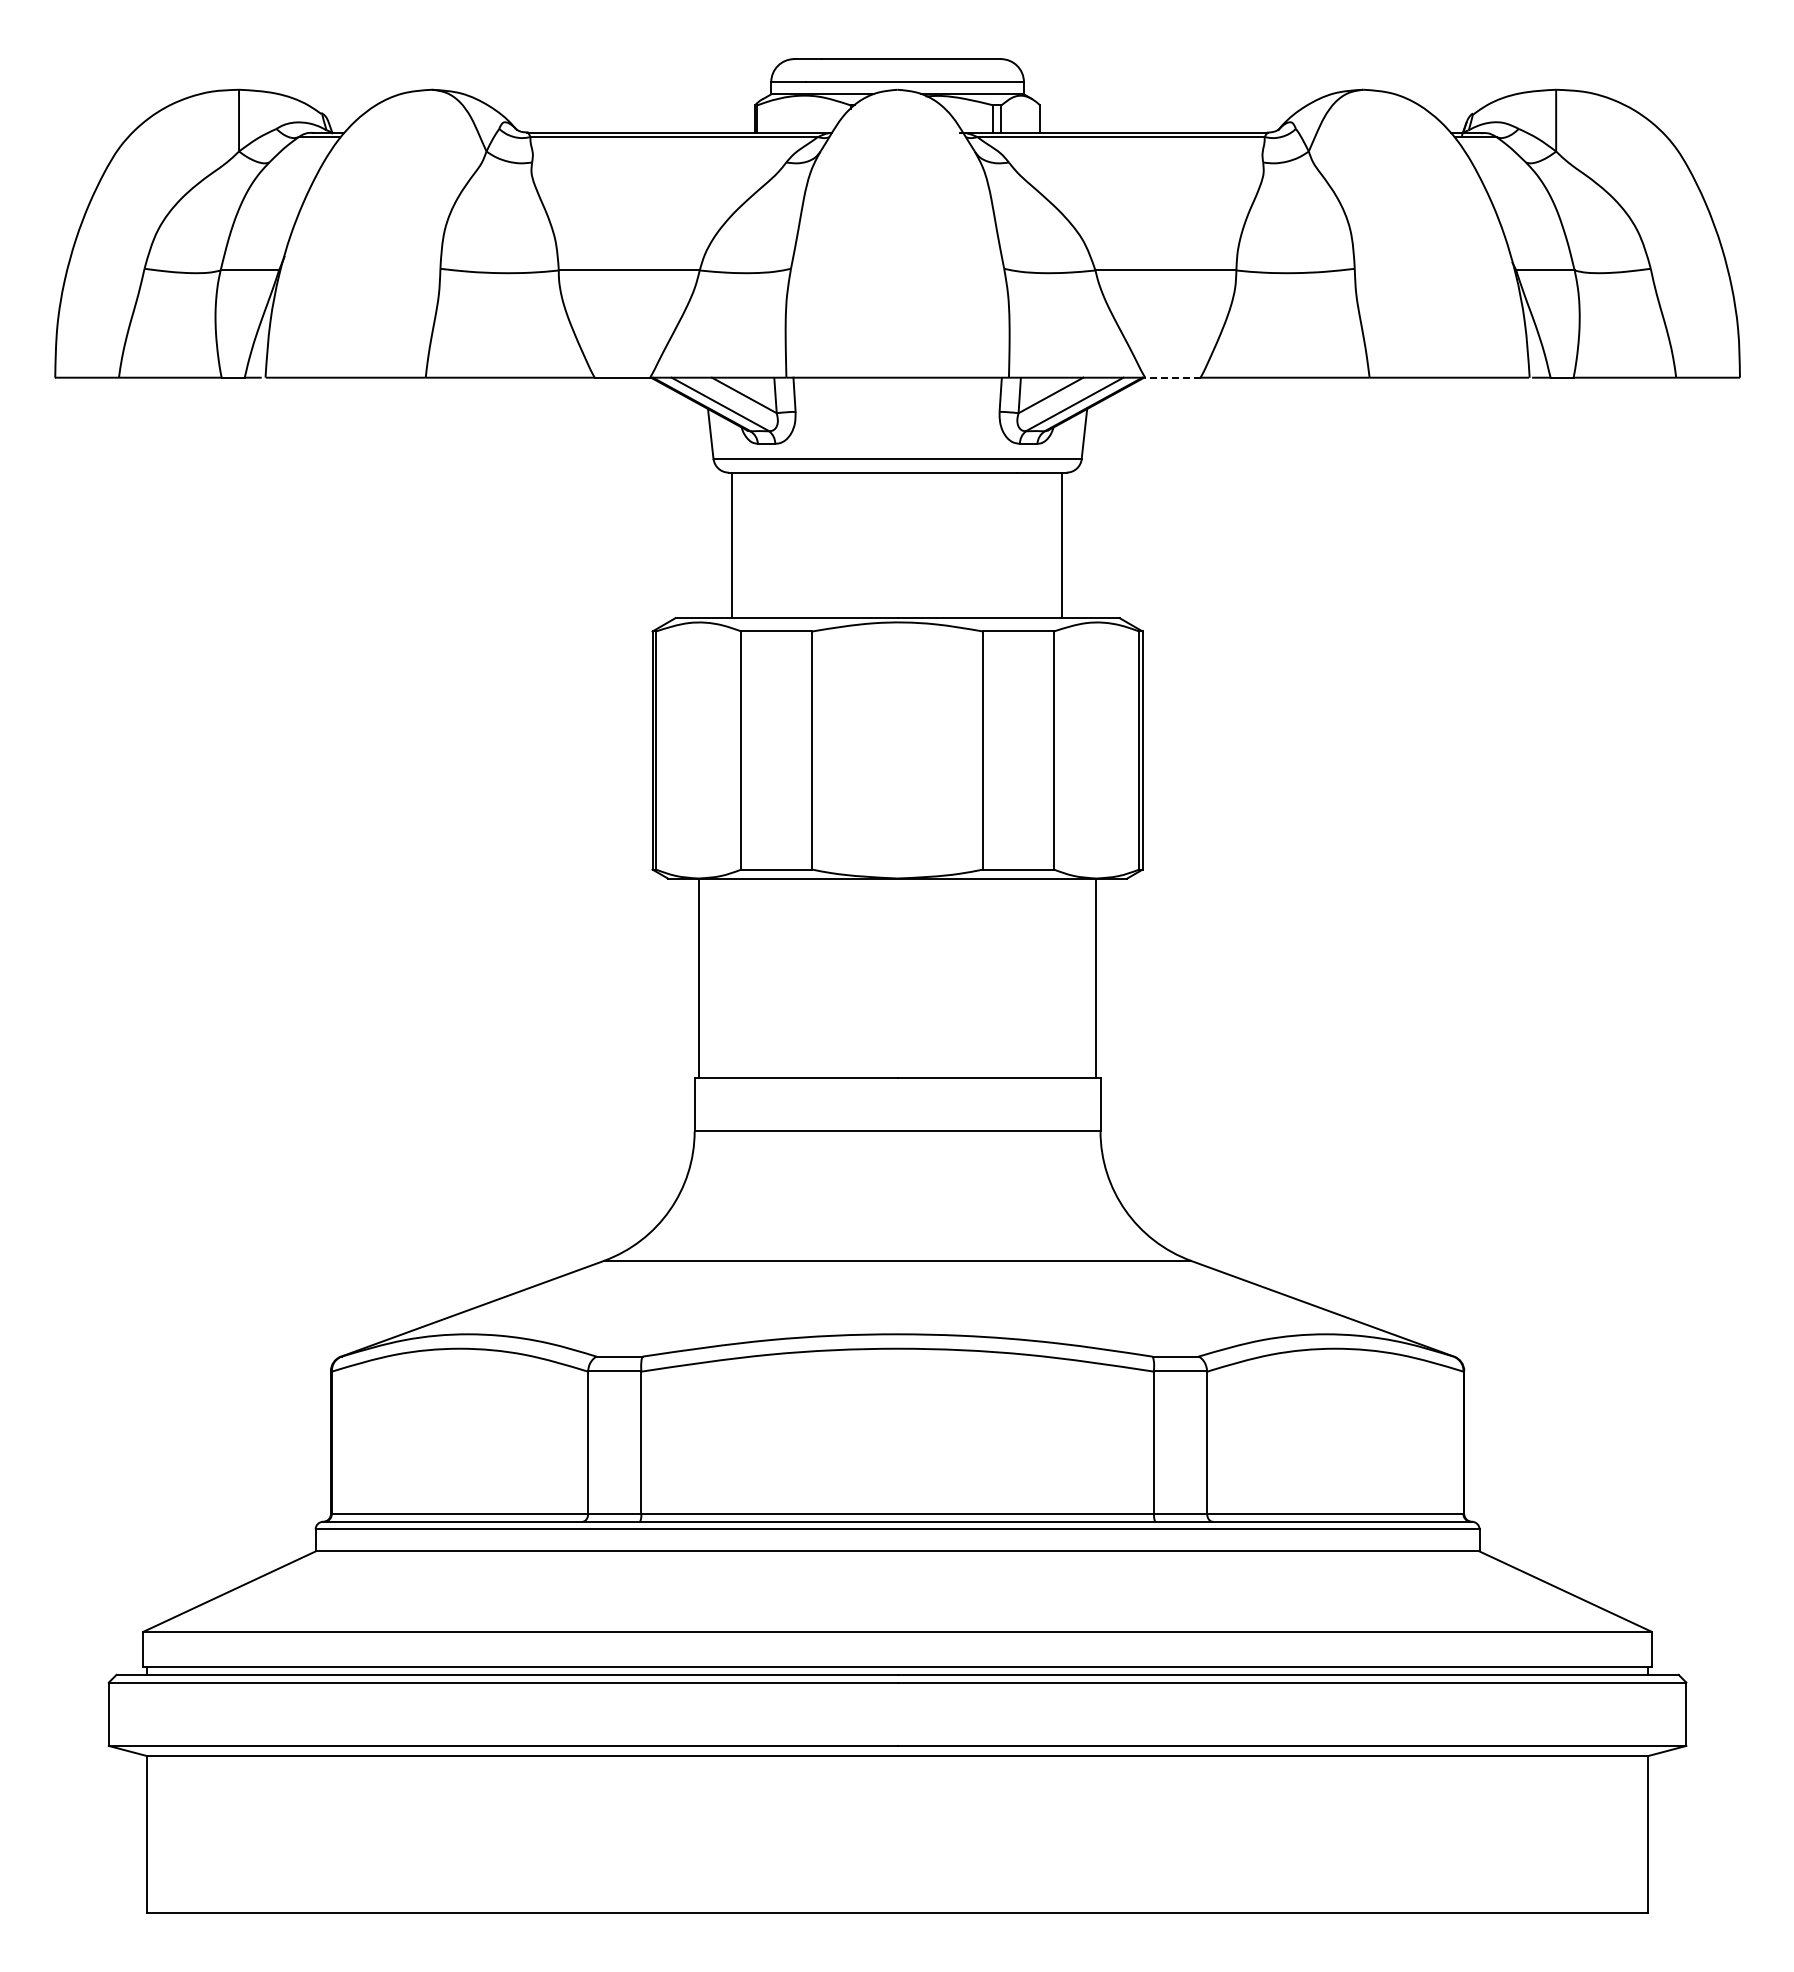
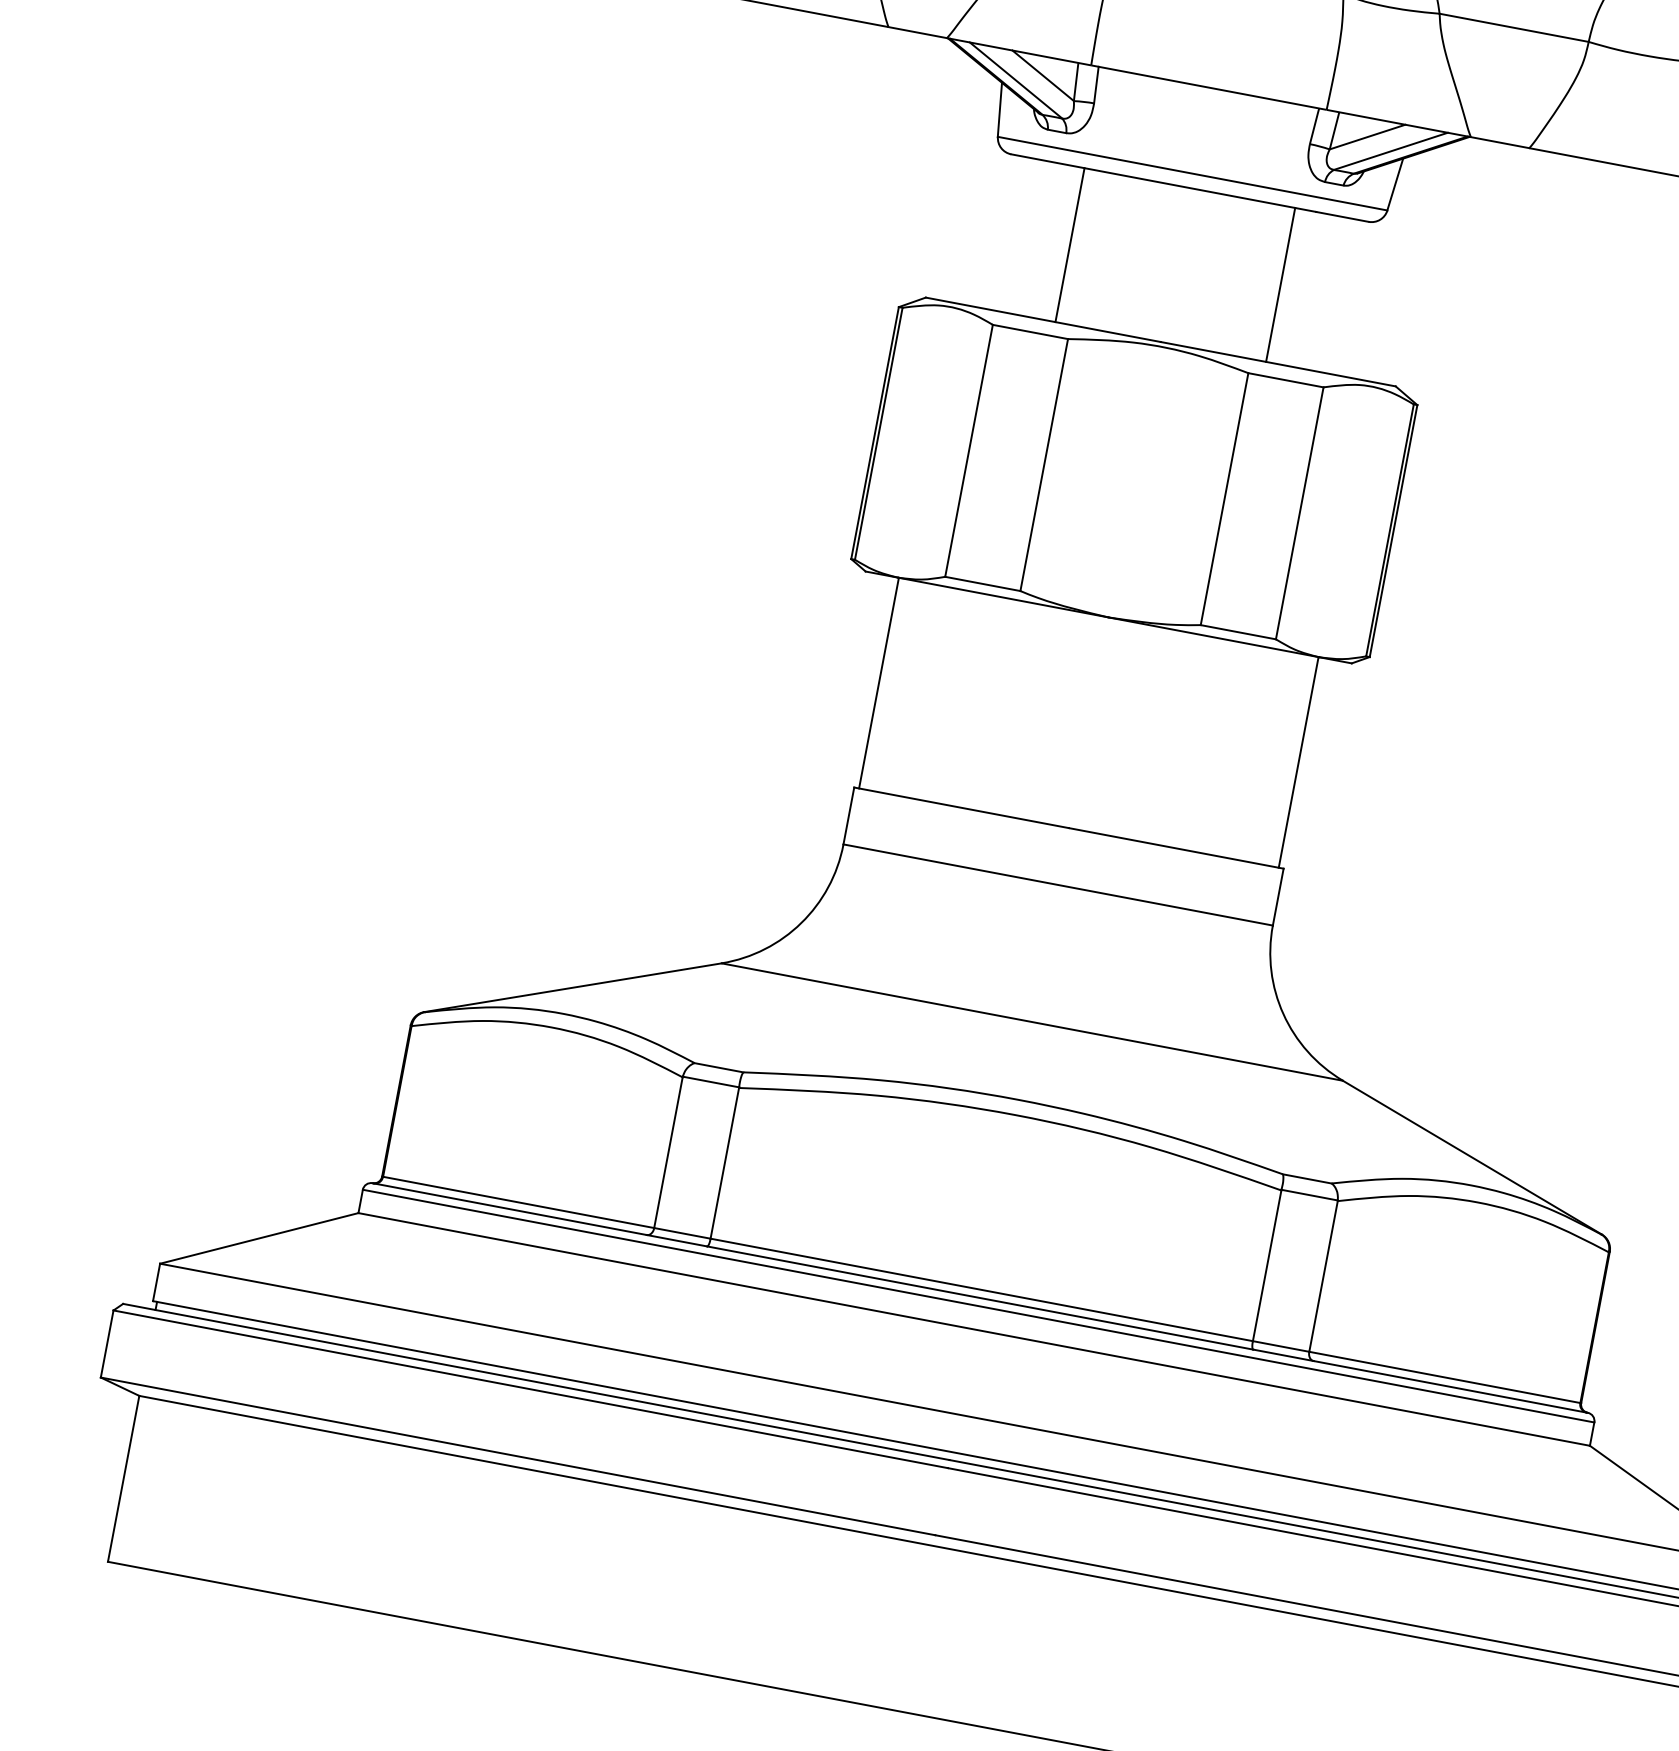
line: (1172, 377) -> (1499, 142), dashed -> solid
line: (732, 545) -> (1070, 245), moved
line: (1062, 545) -> (1280, 285), moved

